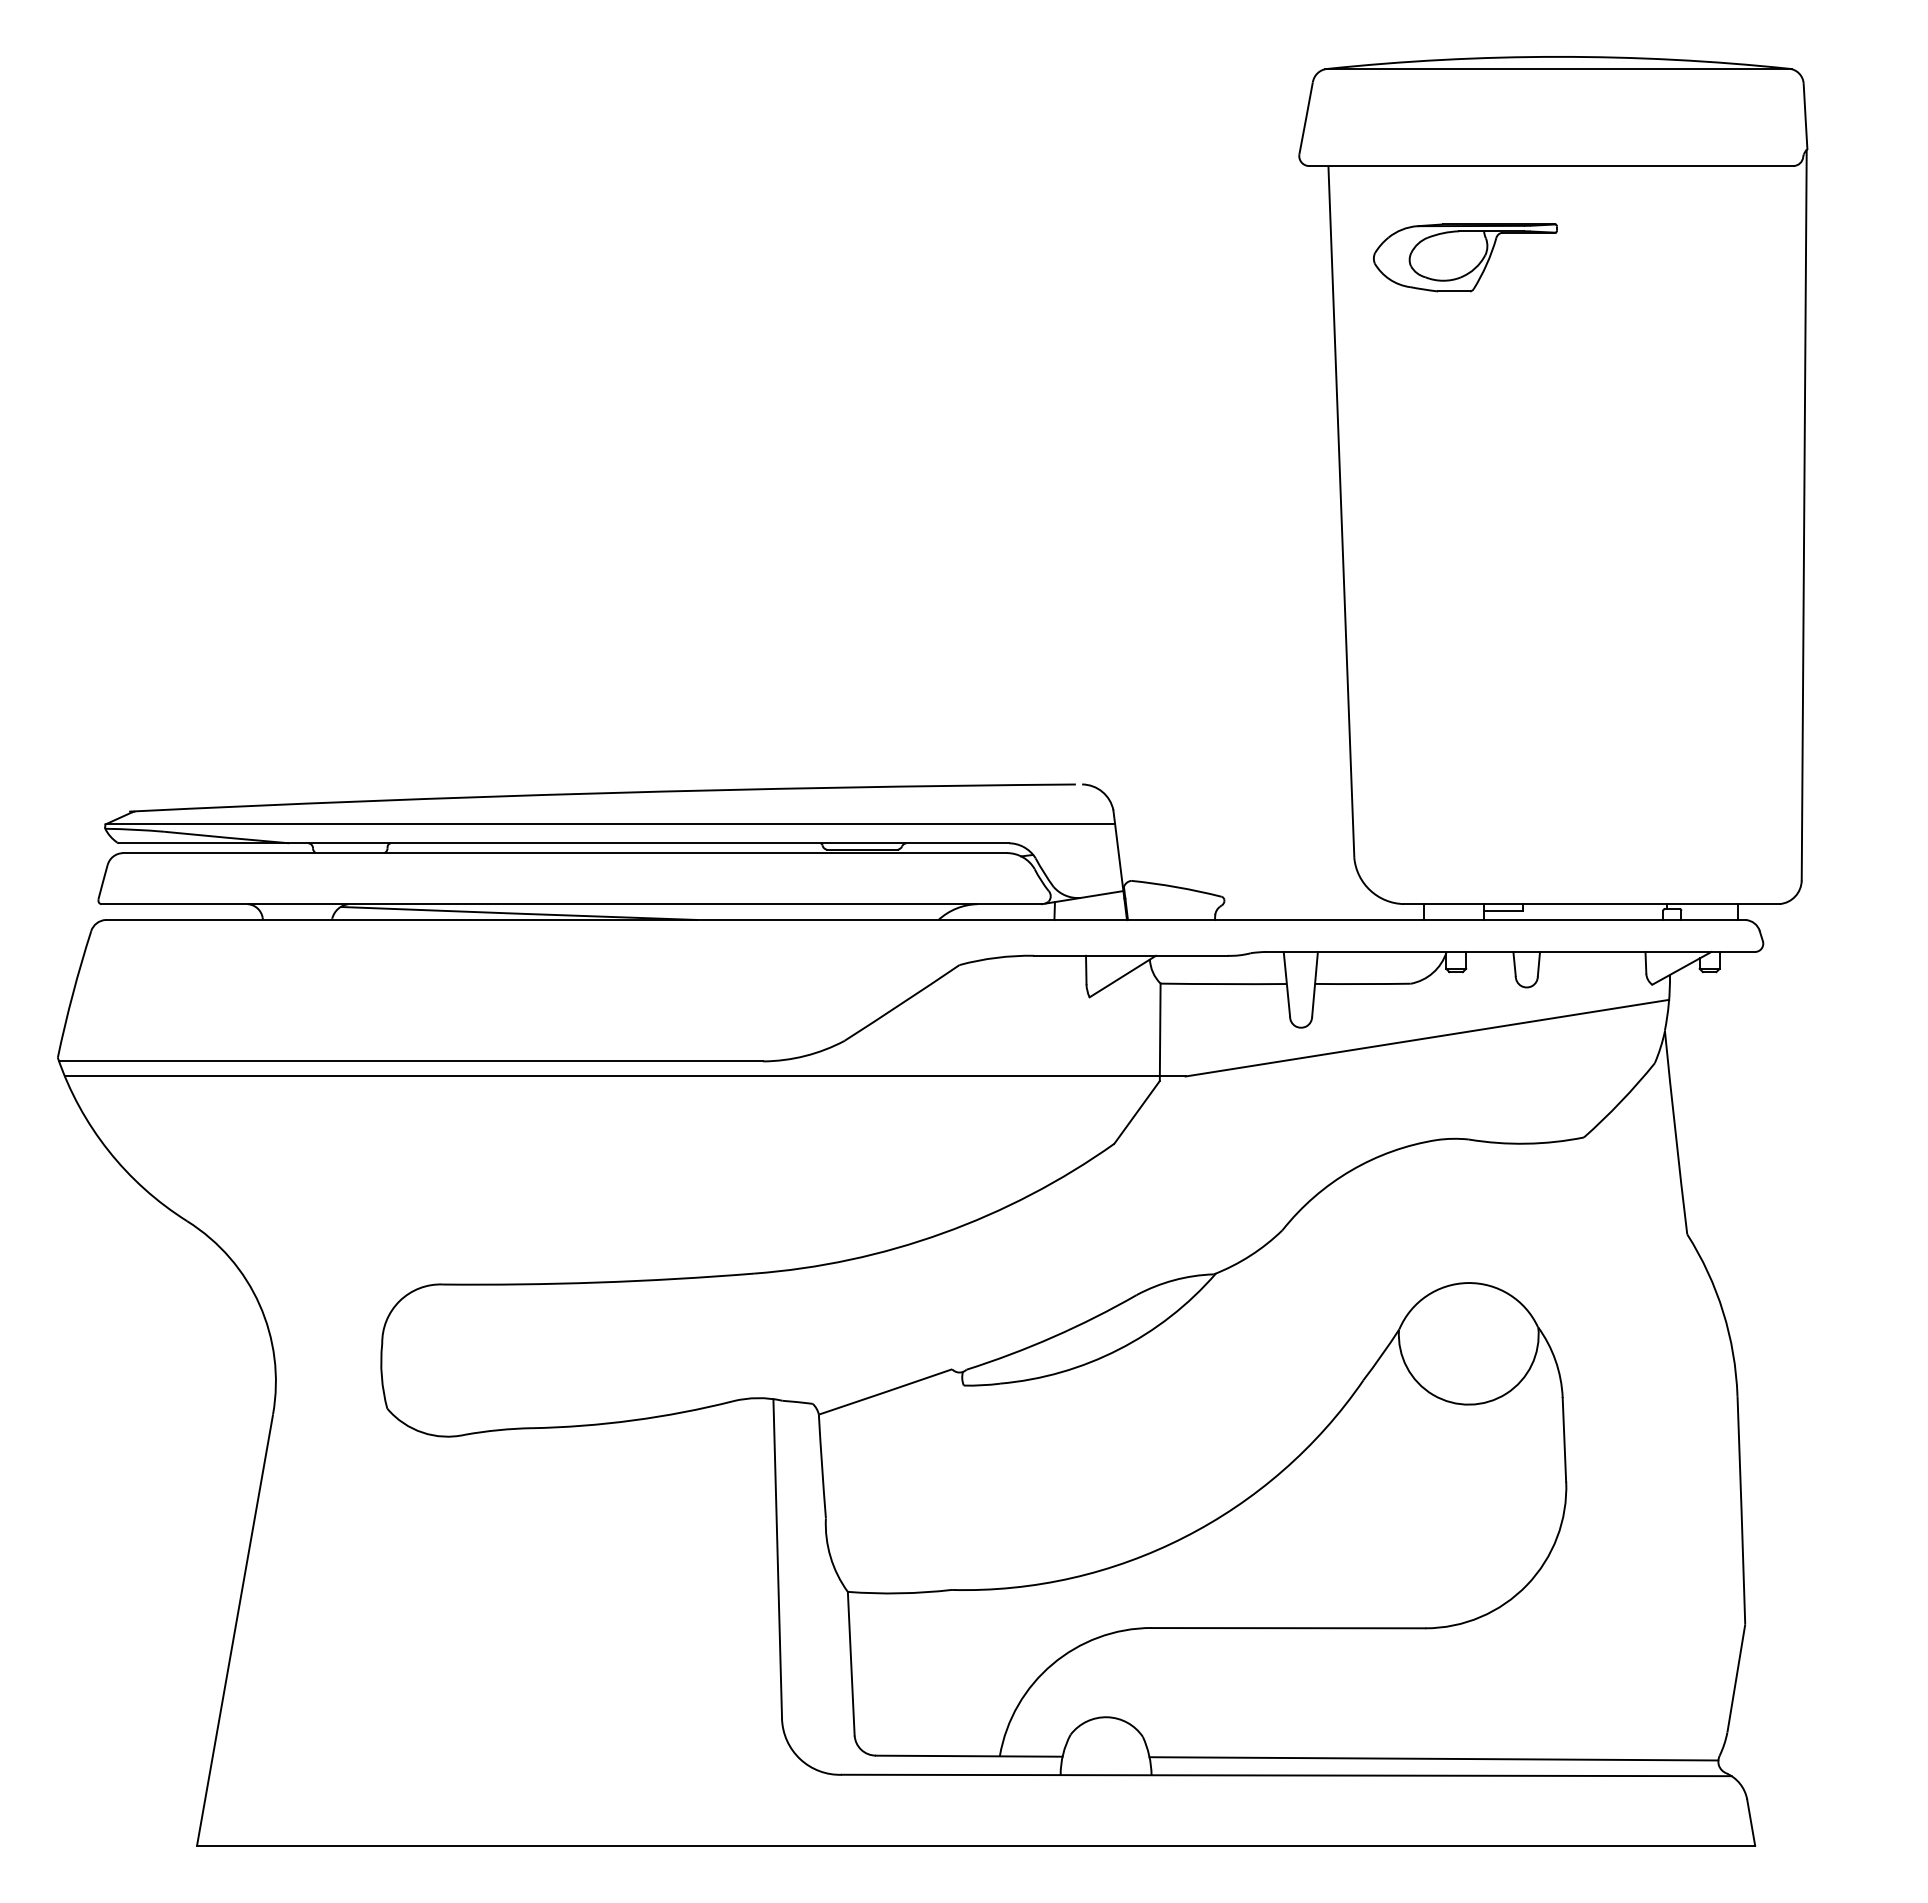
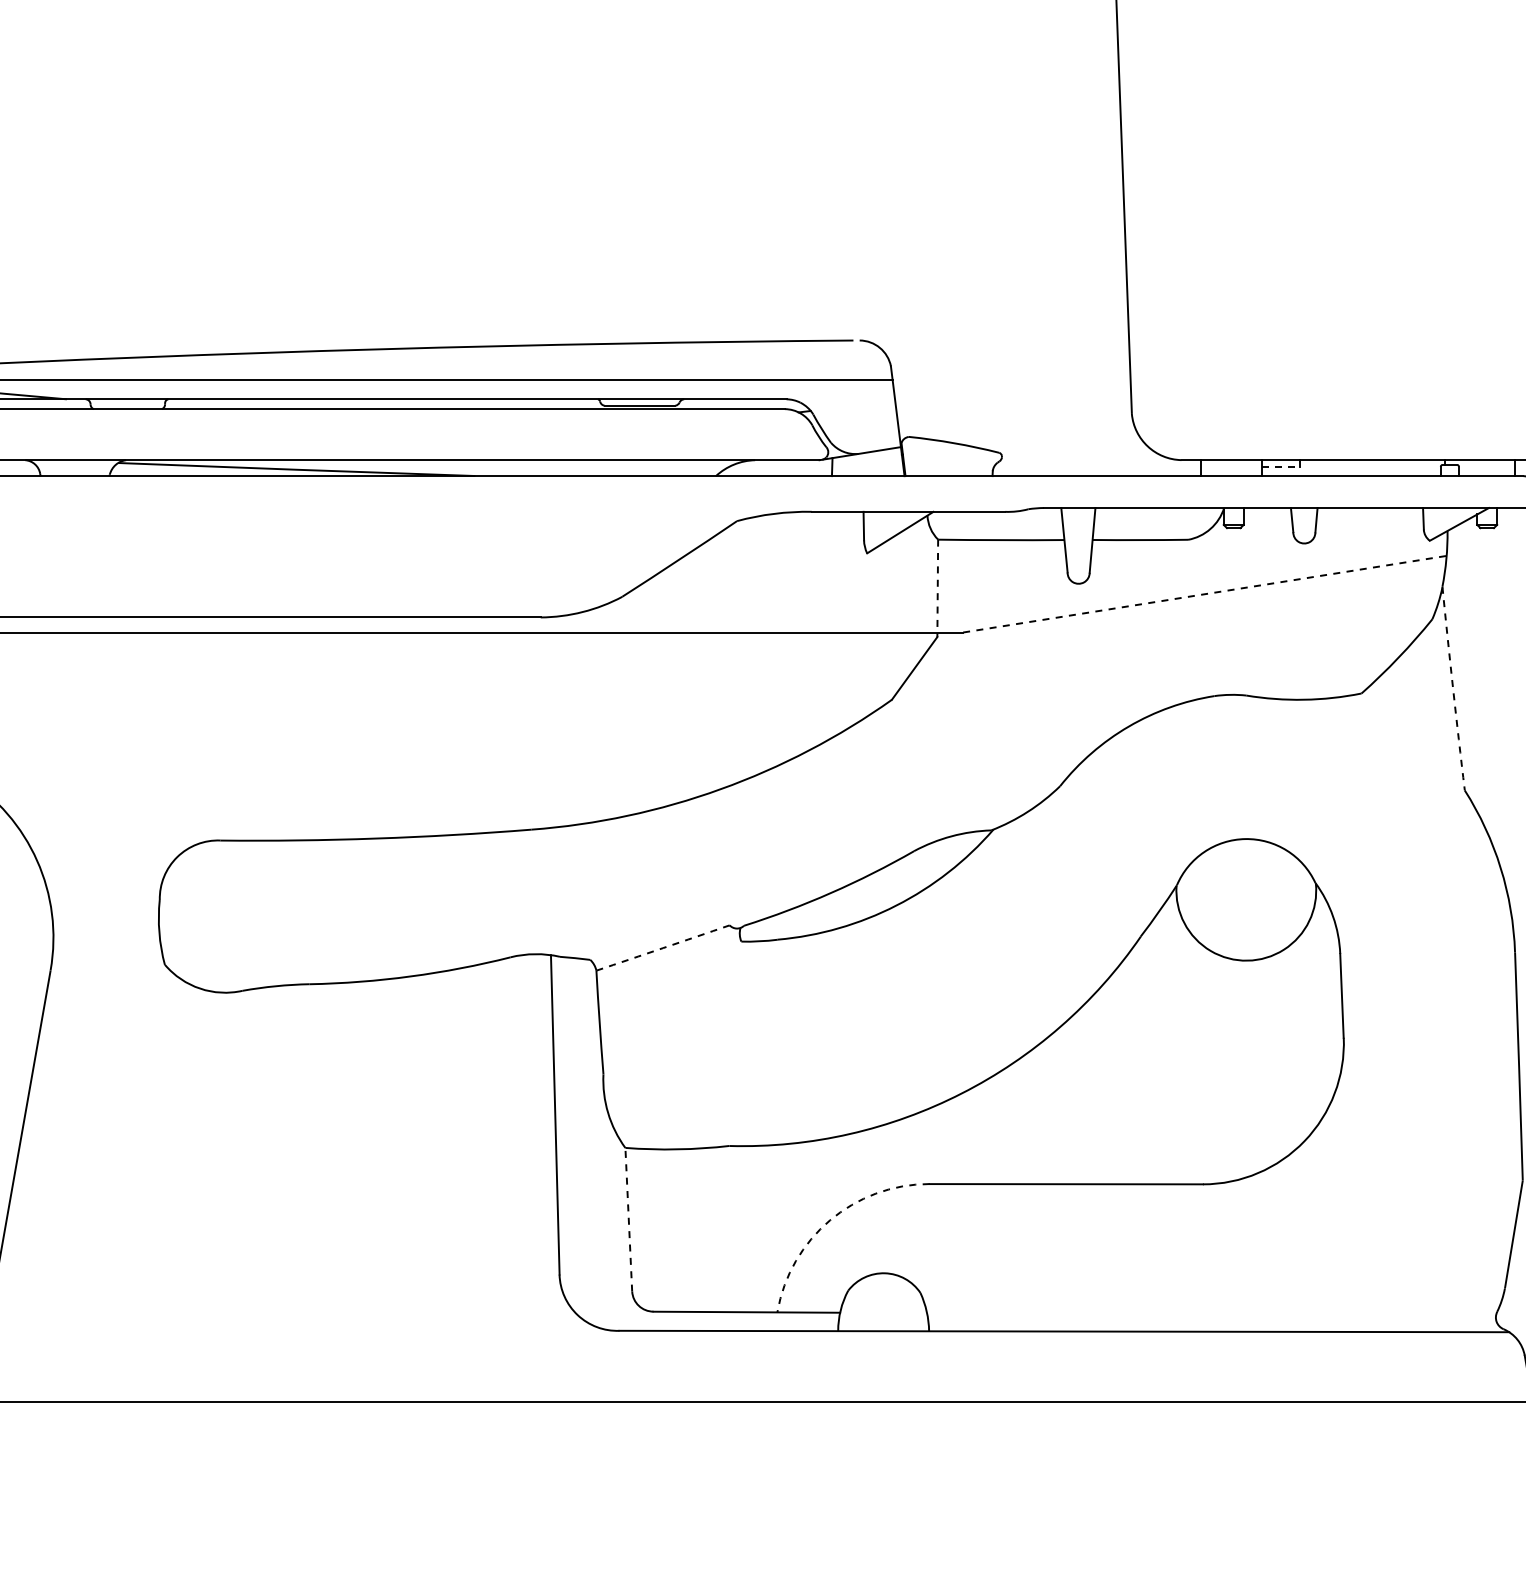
line: (1504, 910) -> (1282, 466), solid -> dashed
line: (1160, 1032) -> (938, 588), solid -> dashed
line: (1427, 1038) -> (1205, 594), solid -> dashed
arc: (1675, 1132) -> (1453, 688), solid -> dashed
arc: (885, 1392) -> (663, 948), solid -> dashed
line: (851, 1663) -> (629, 1219), solid -> dashed
arc: (1052, 1664) -> (830, 1220), solid -> dashed
line: (1433, 1758) -> (1211, 1314), removed

